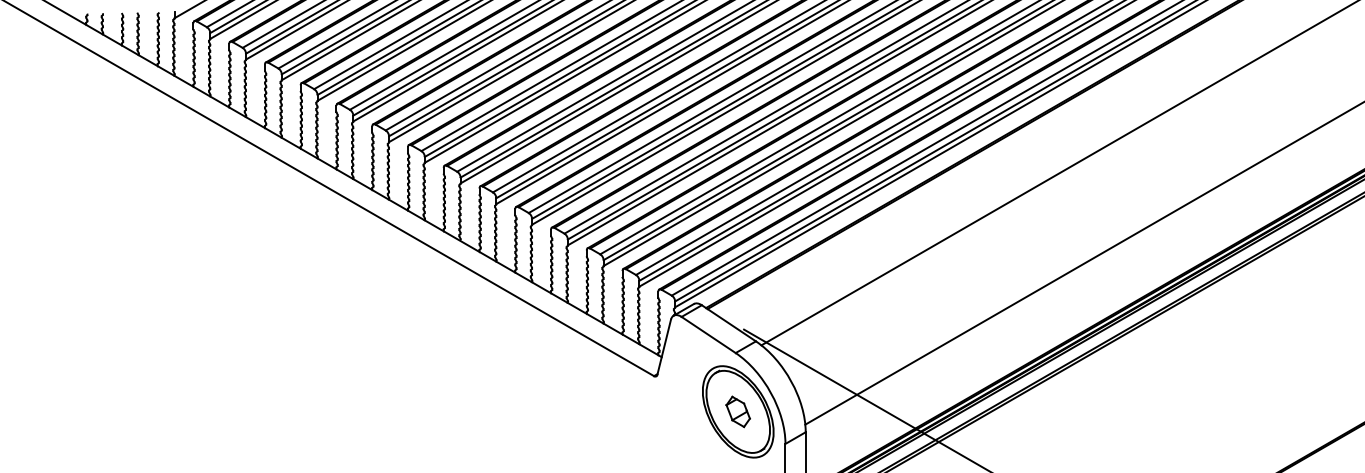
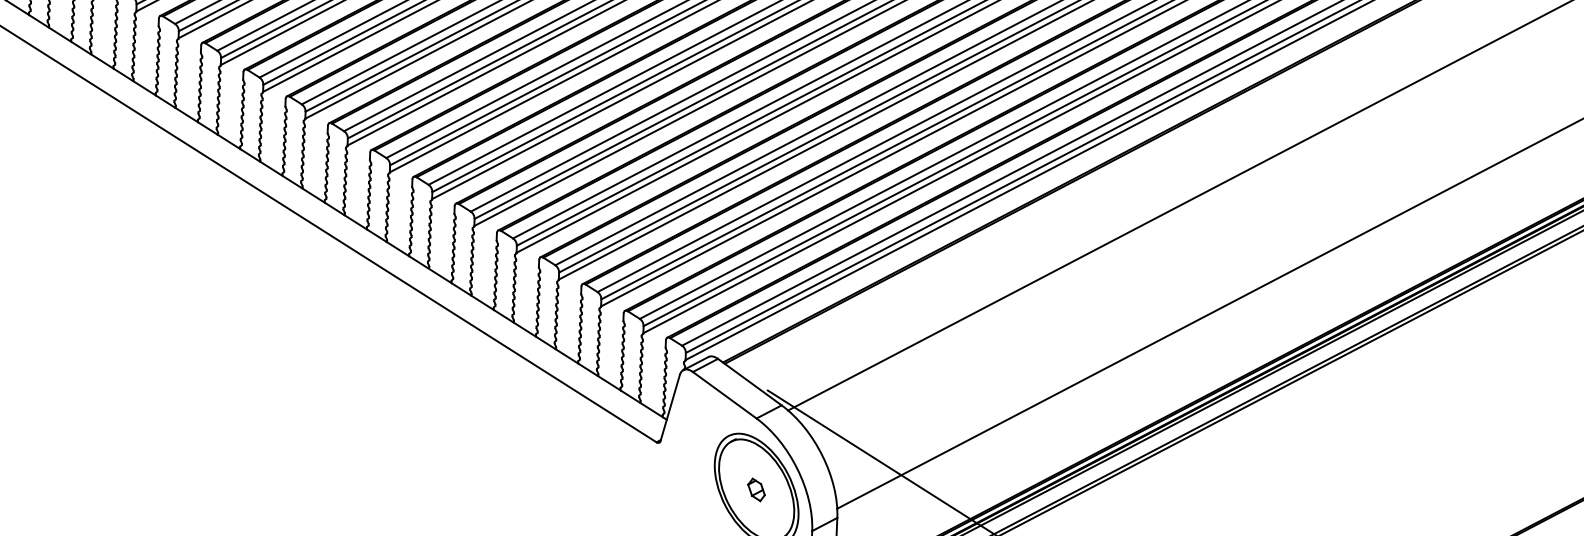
part: (737, 411) -> (755, 489), size x0.6

